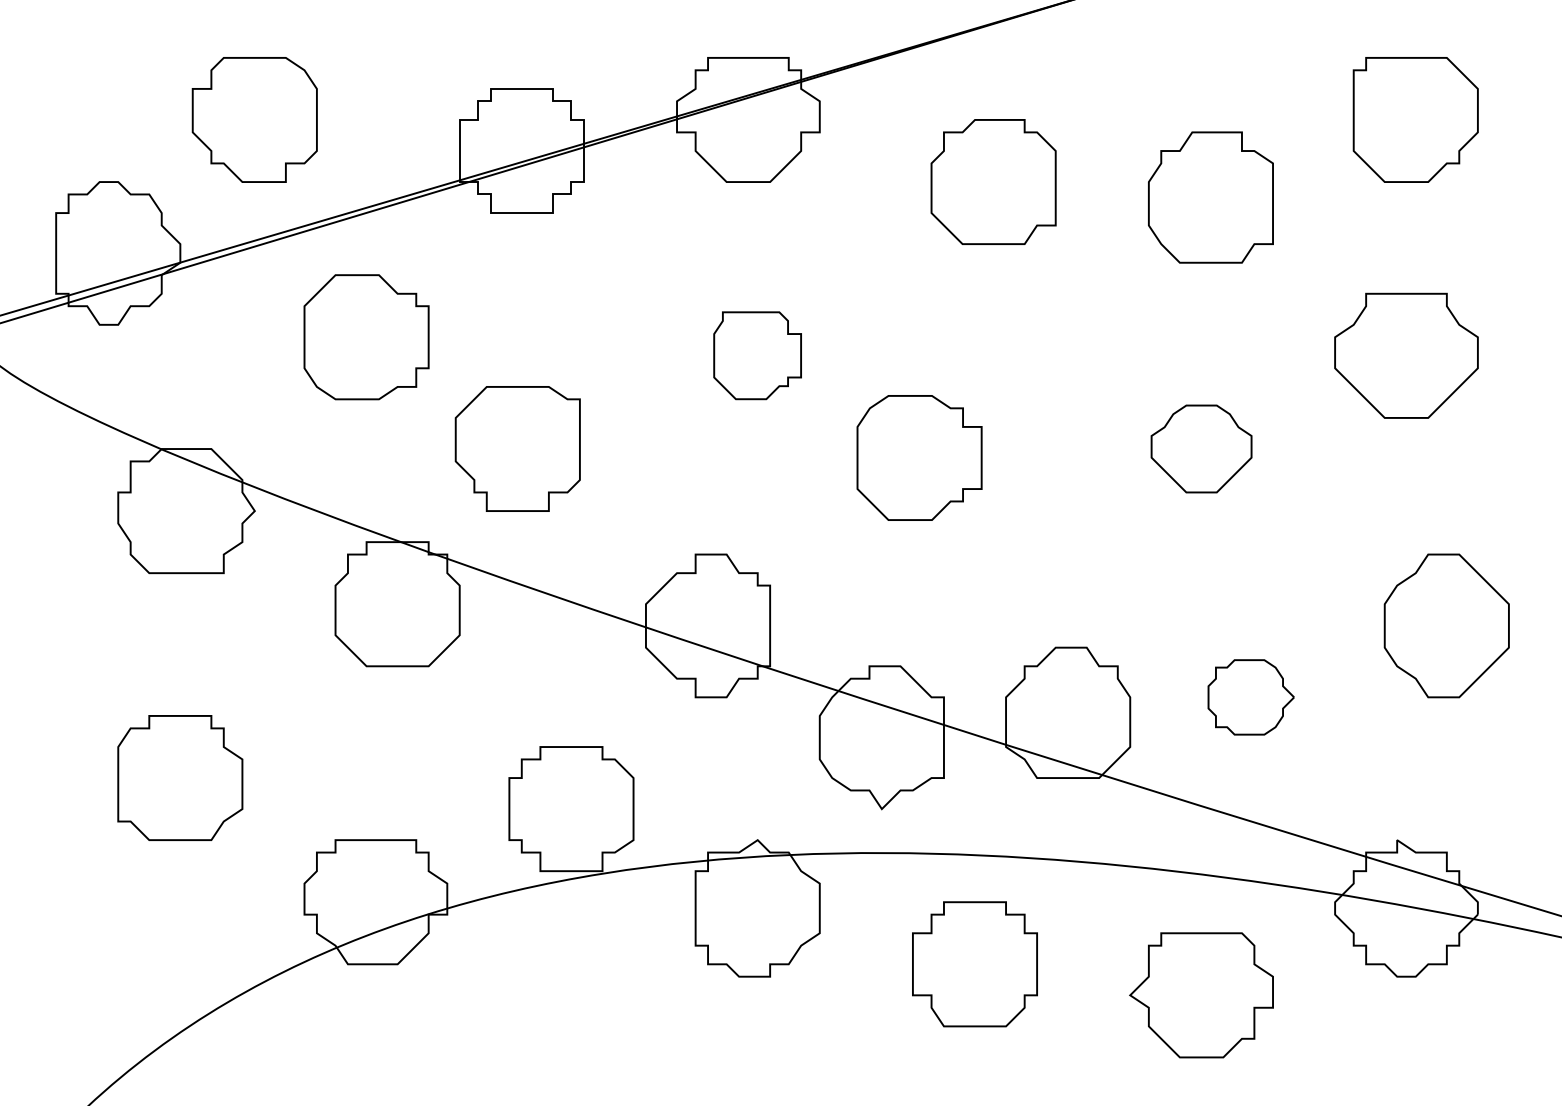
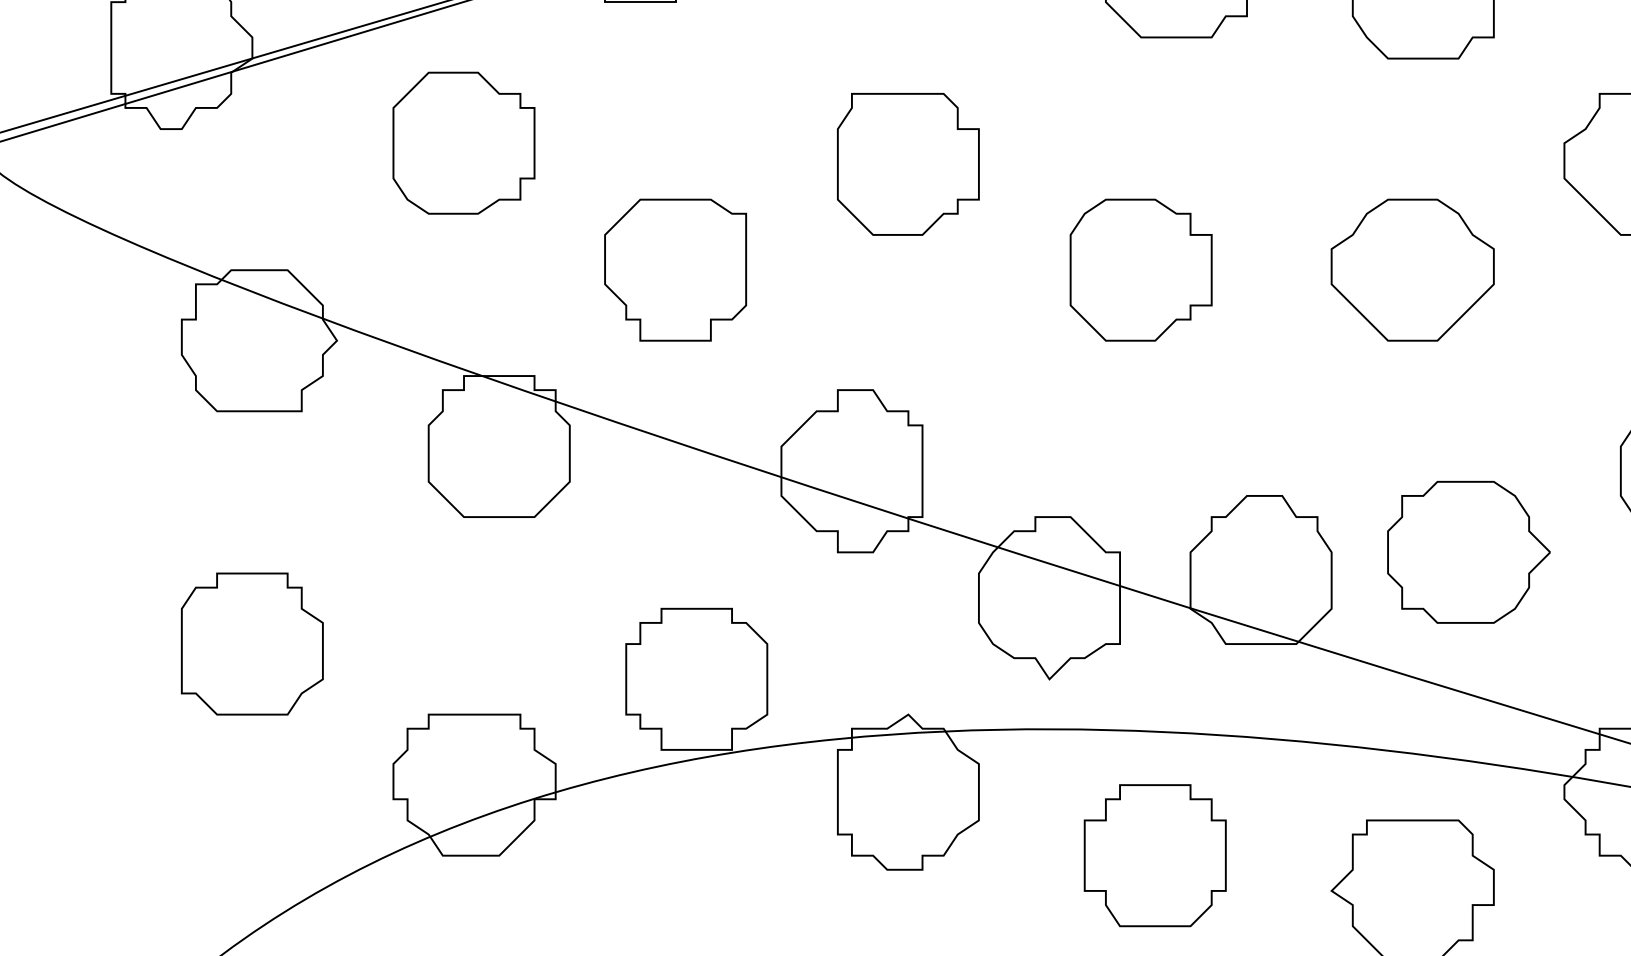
part: (757, 355) -> (908, 163), size x1.43
part: (517, 448) -> (675, 269), moved
part: (1201, 448) -> (1412, 269), size x1.43
part: (919, 457) -> (1141, 269), moved
part: (1251, 697) -> (1469, 552), size x1.67

